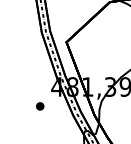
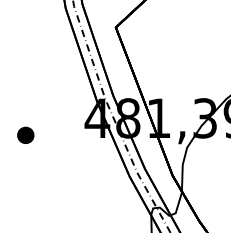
part: (40, 106) -> (26, 135), moved

